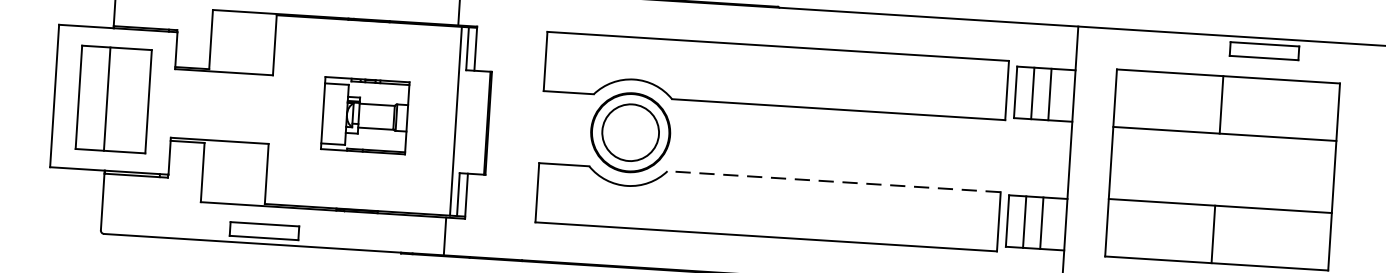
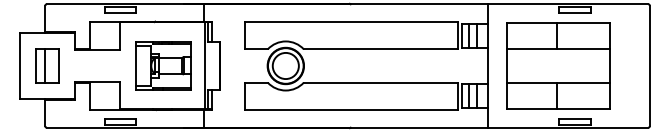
part: (114, 99) -> (47, 65), size x0.71
part: (365, 114) -> (163, 65), size x1.43
line: (833, 181) -> (380, 82), dashed -> solid

